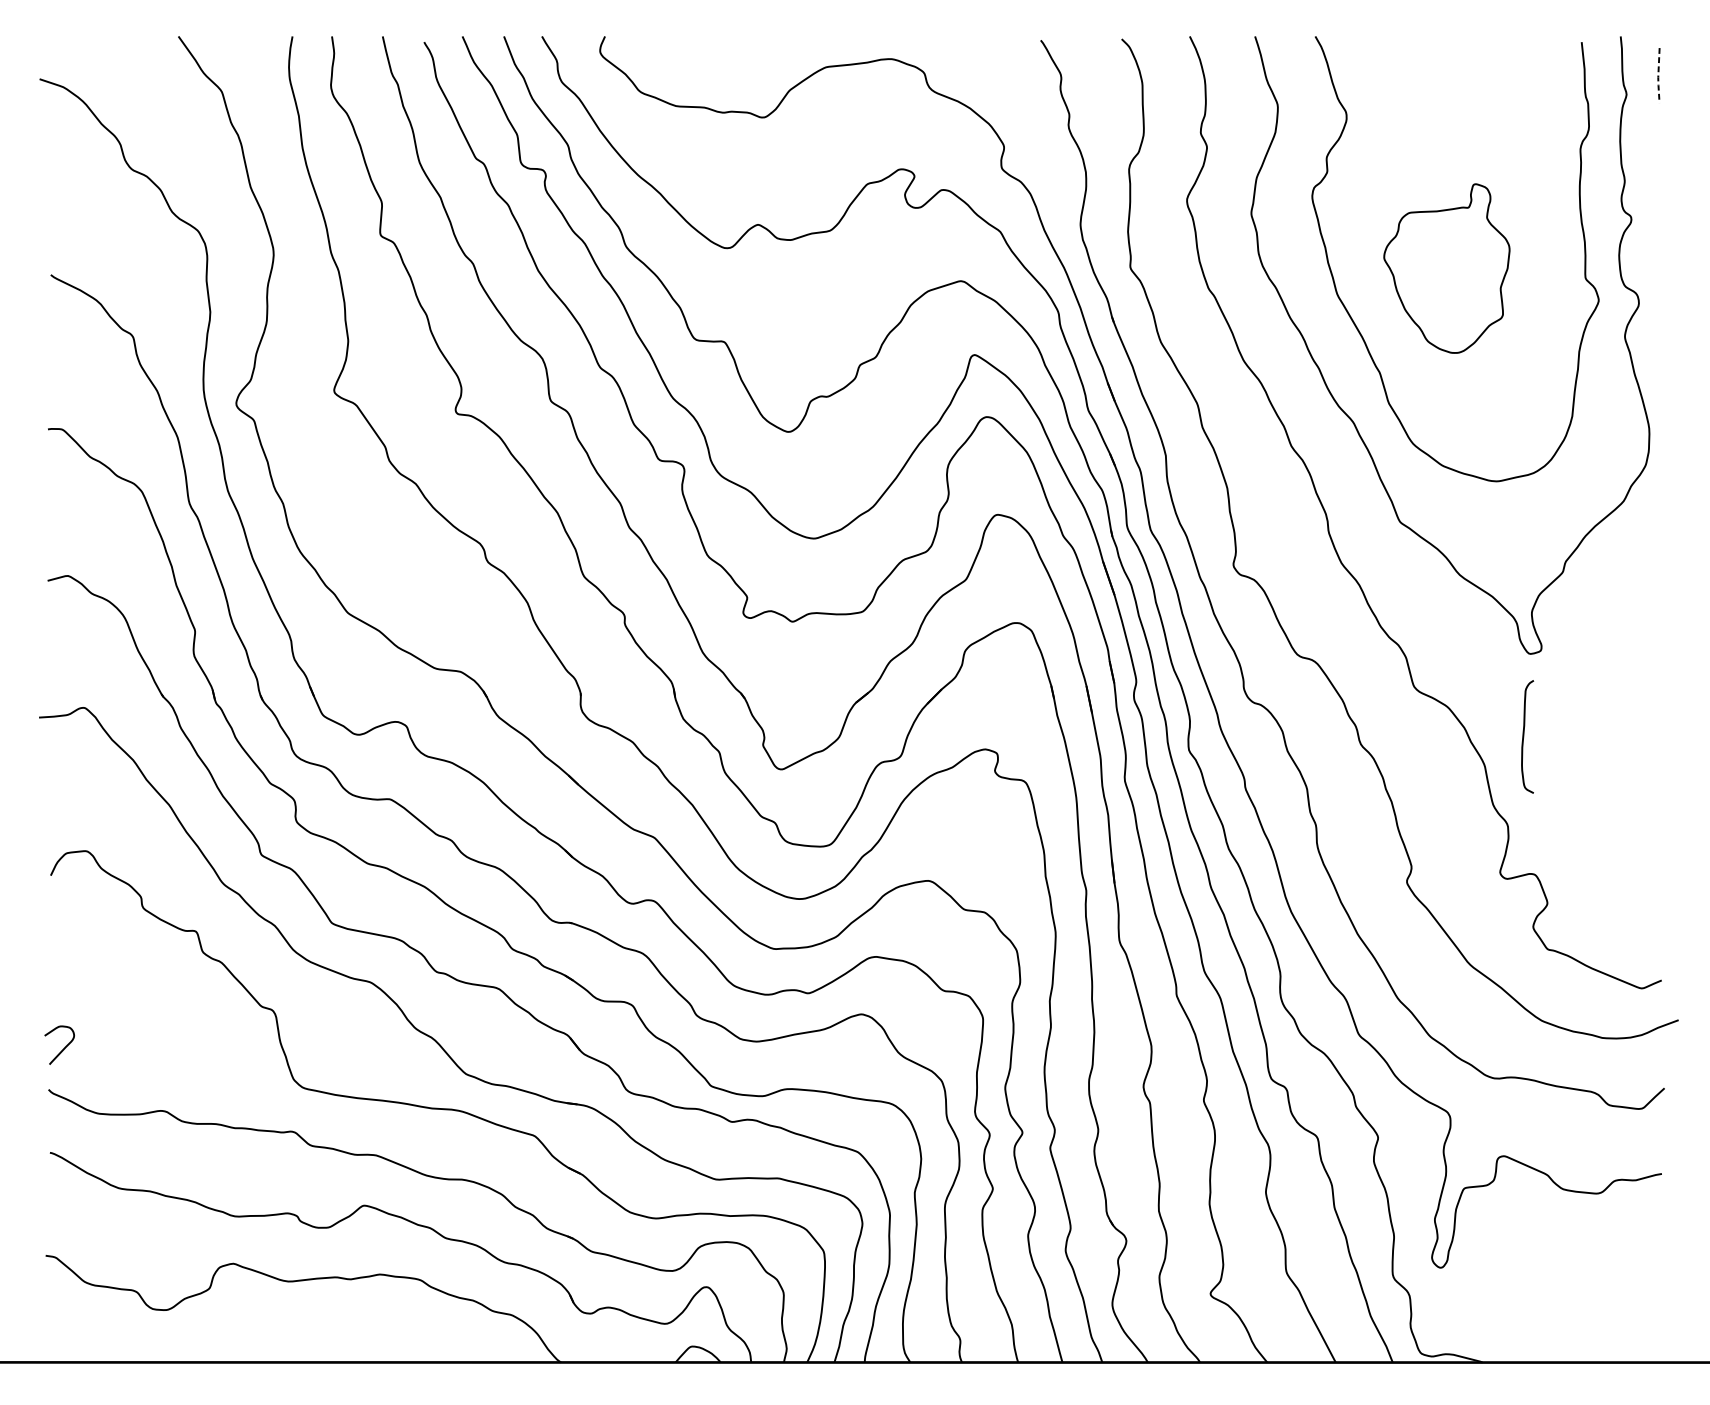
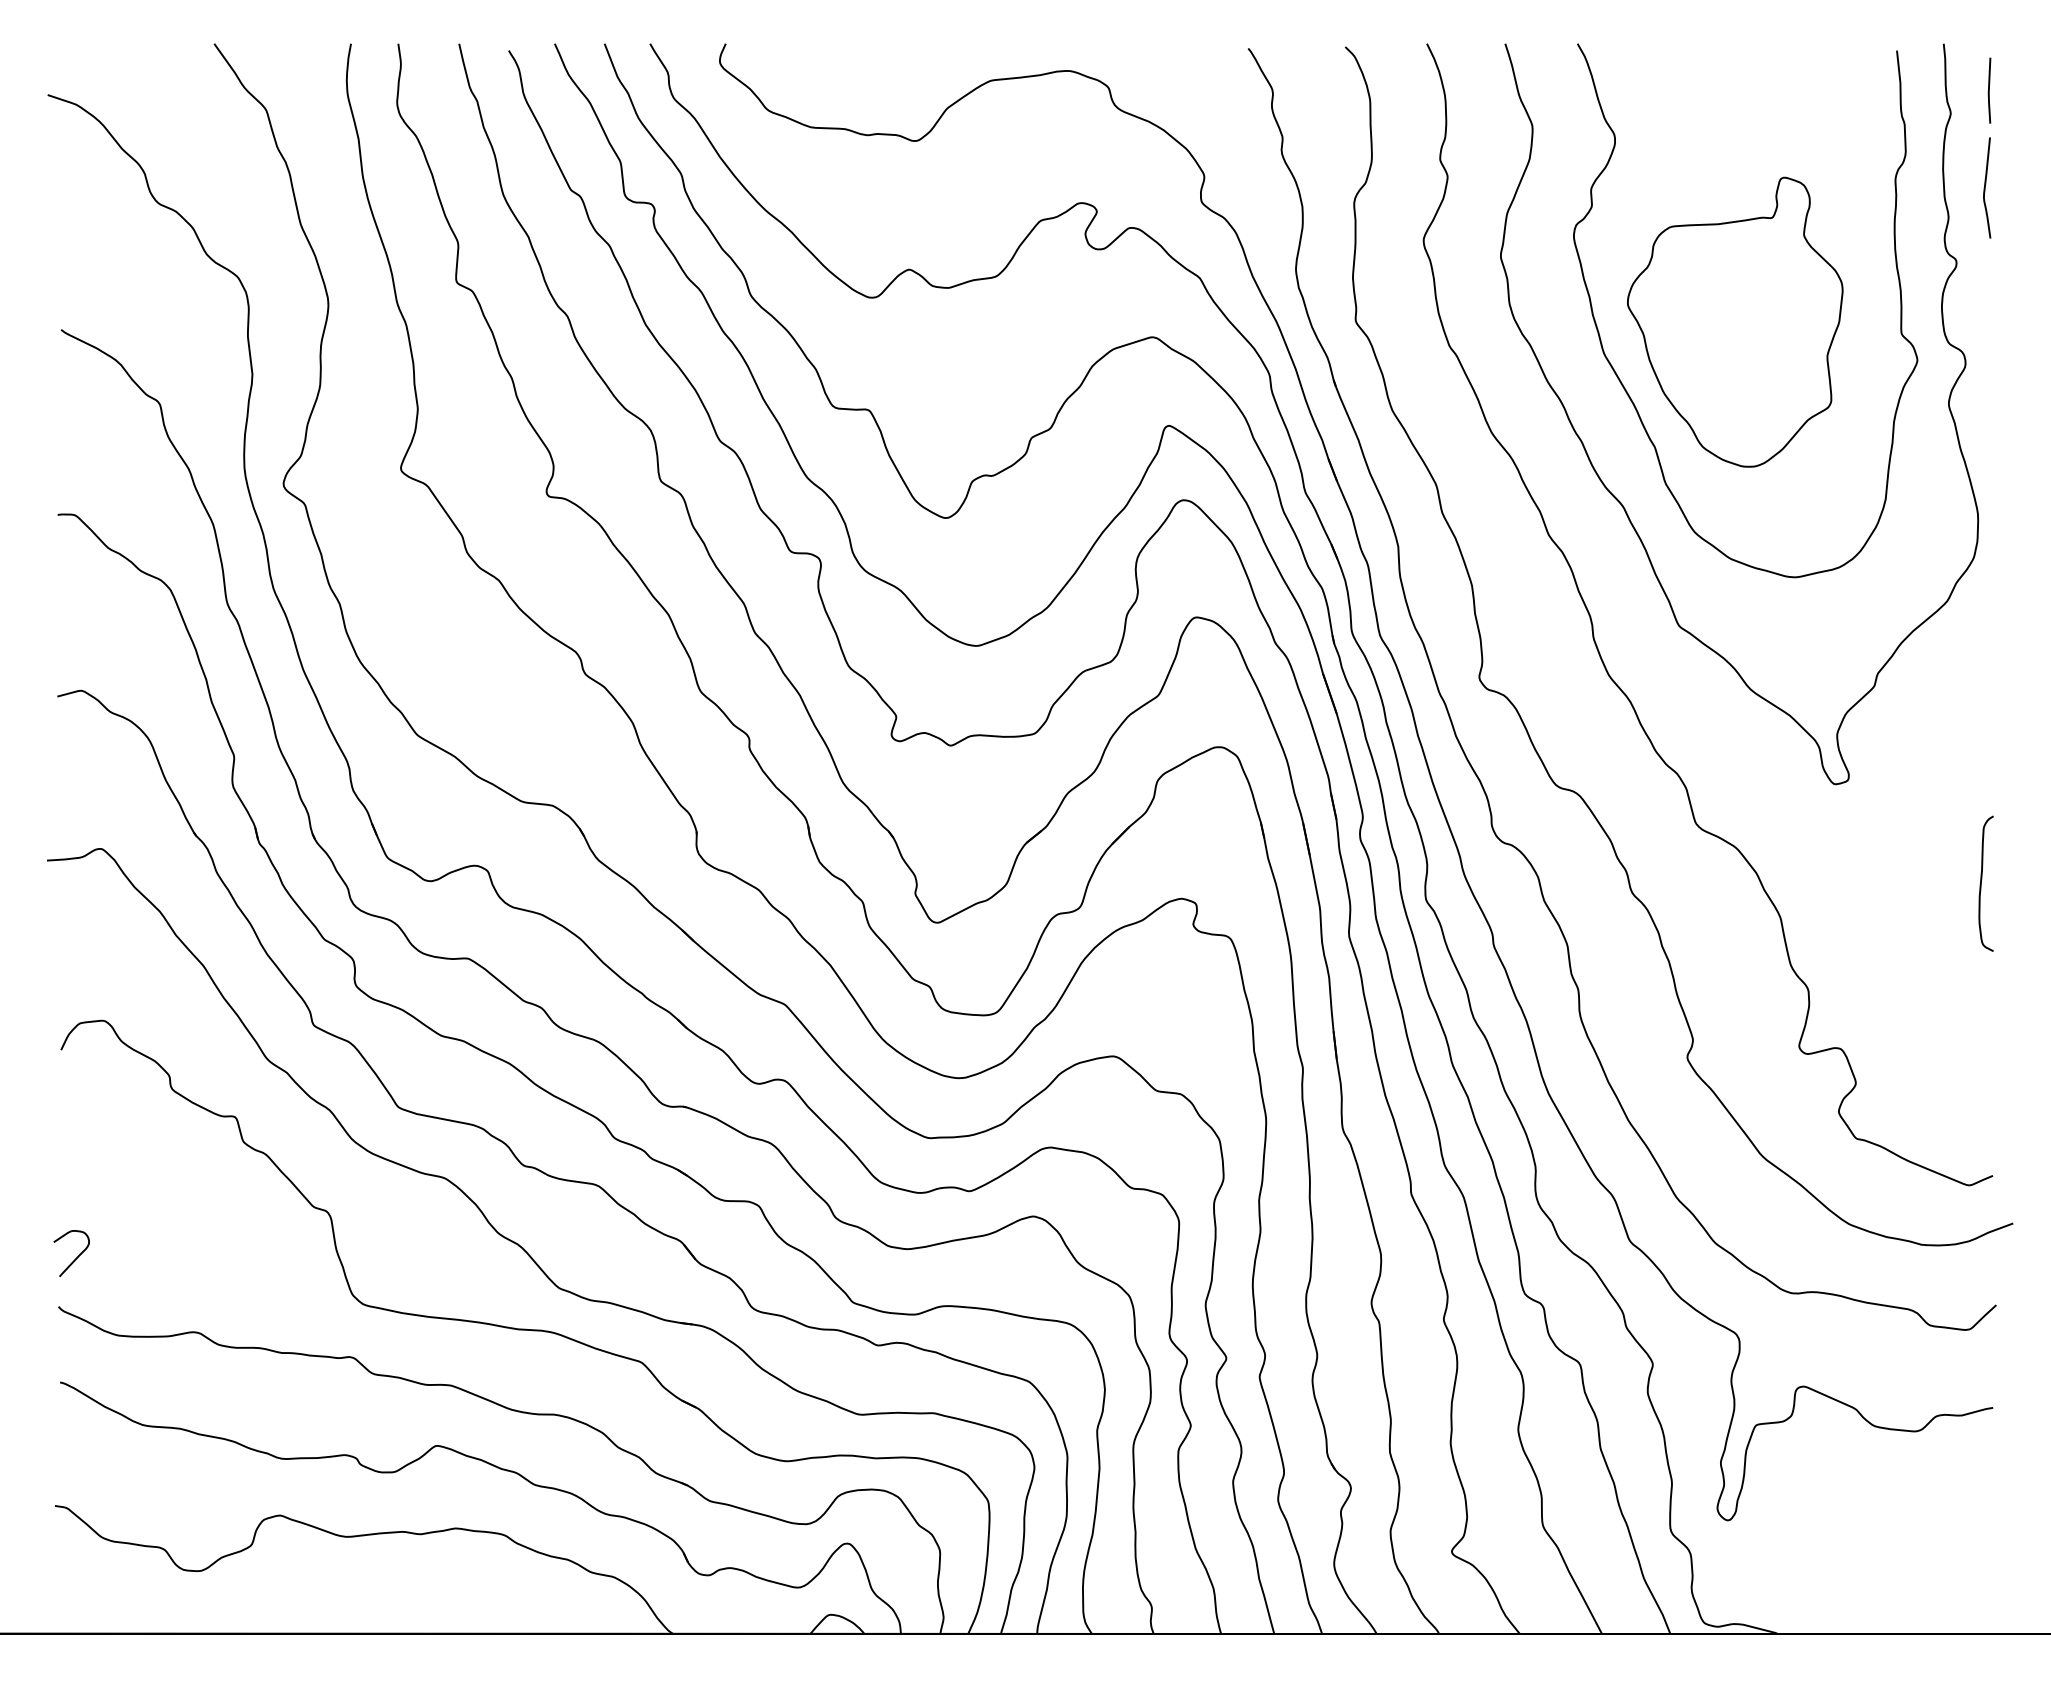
line: (1658, 77) -> (1988, 92), dashed -> solid
curve: (1655, 156) -> (1985, 187), added
part: (1447, 268) -> (1735, 321), size x1.43
curve: (1523, 736) -> (1981, 883), moved

